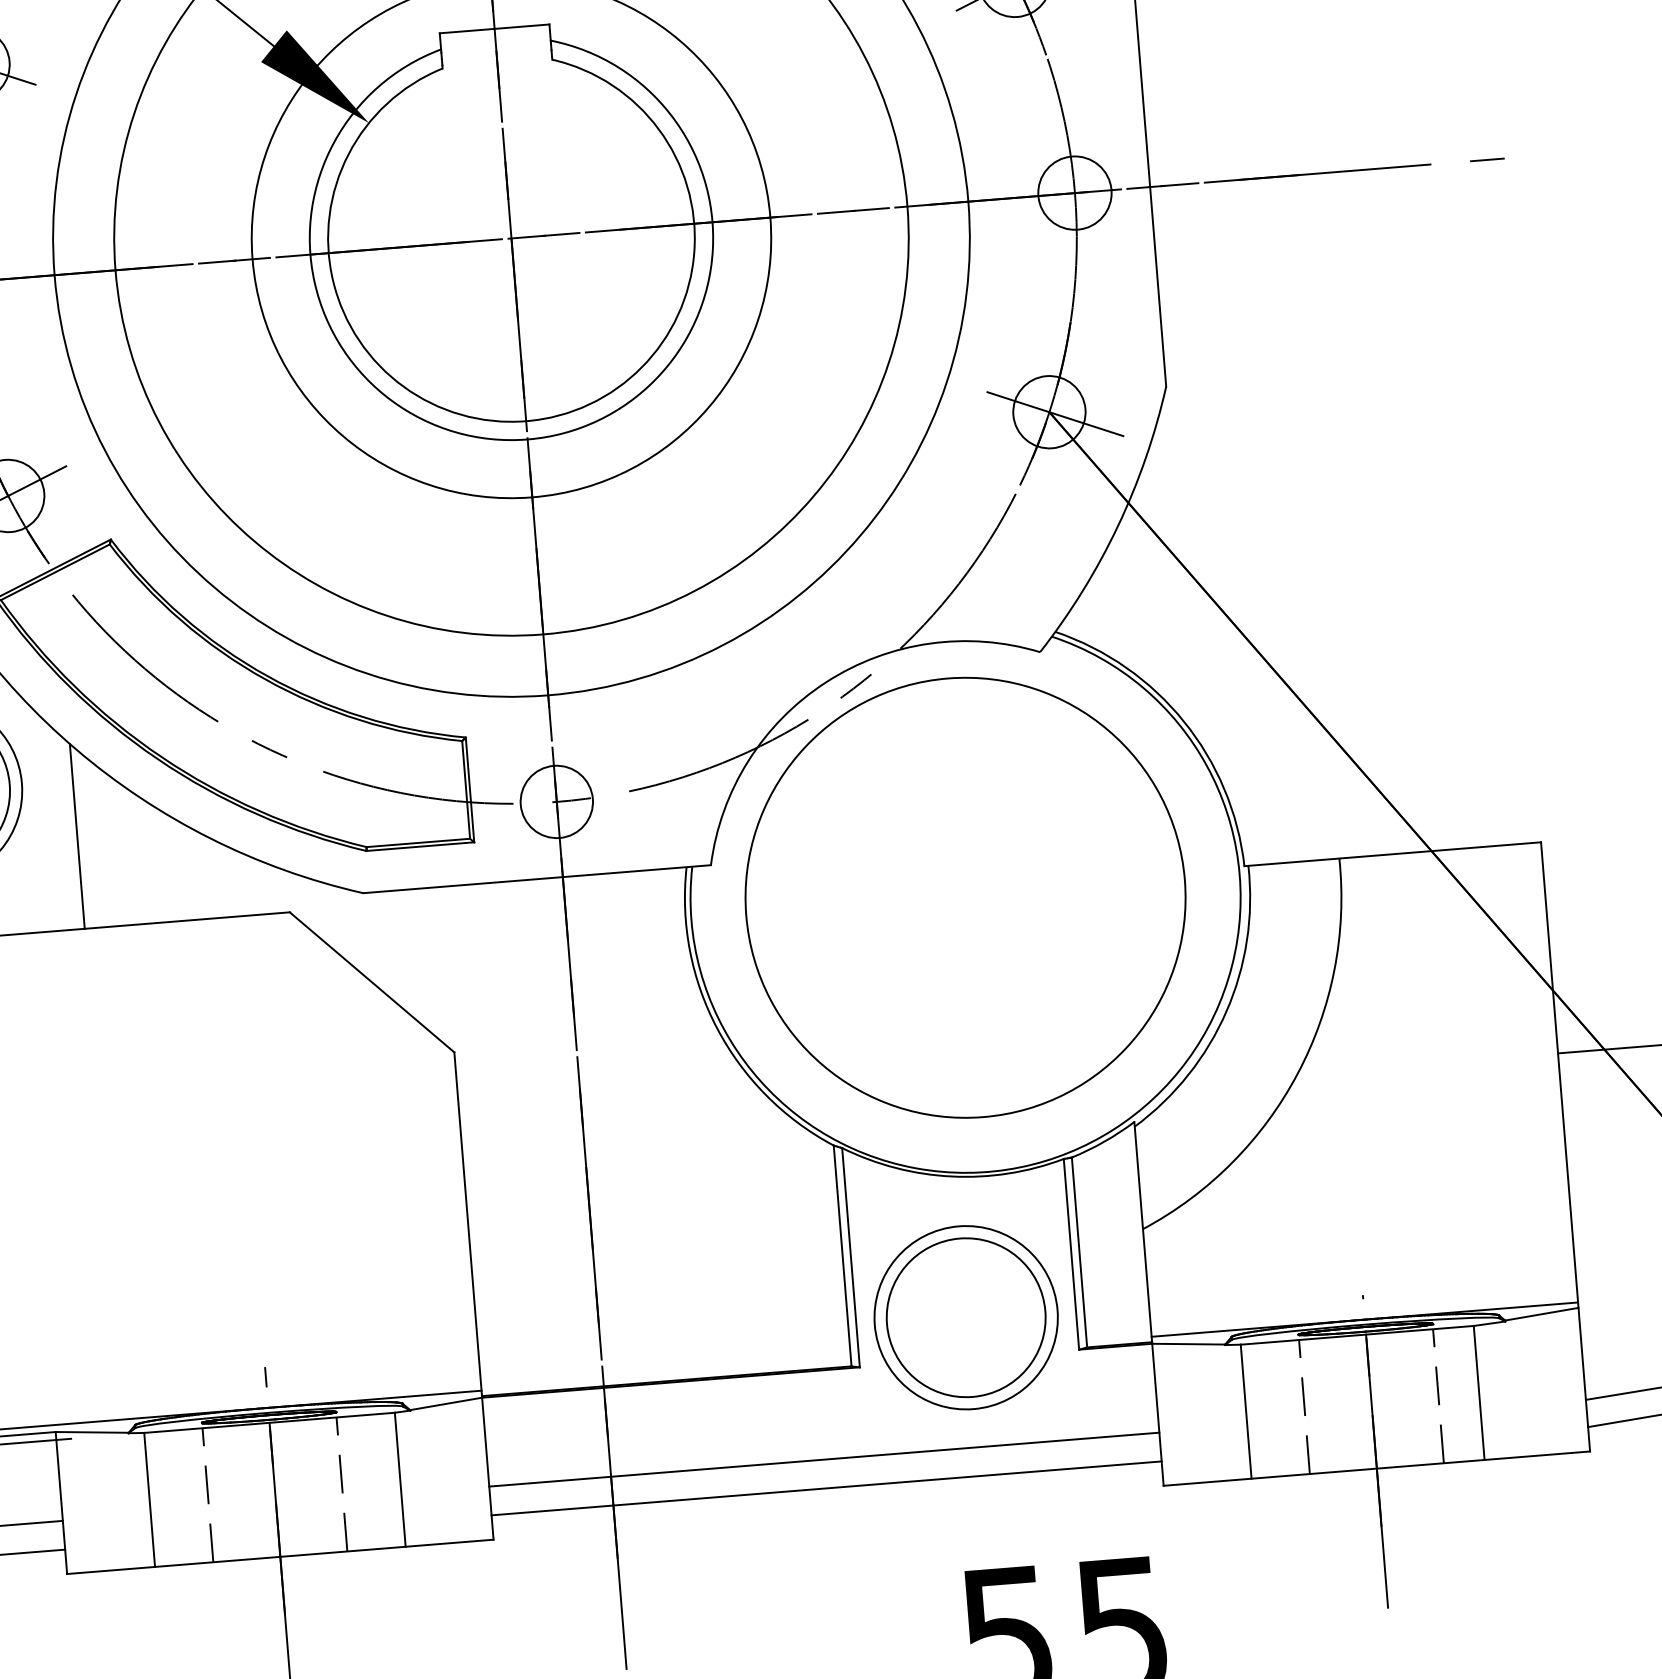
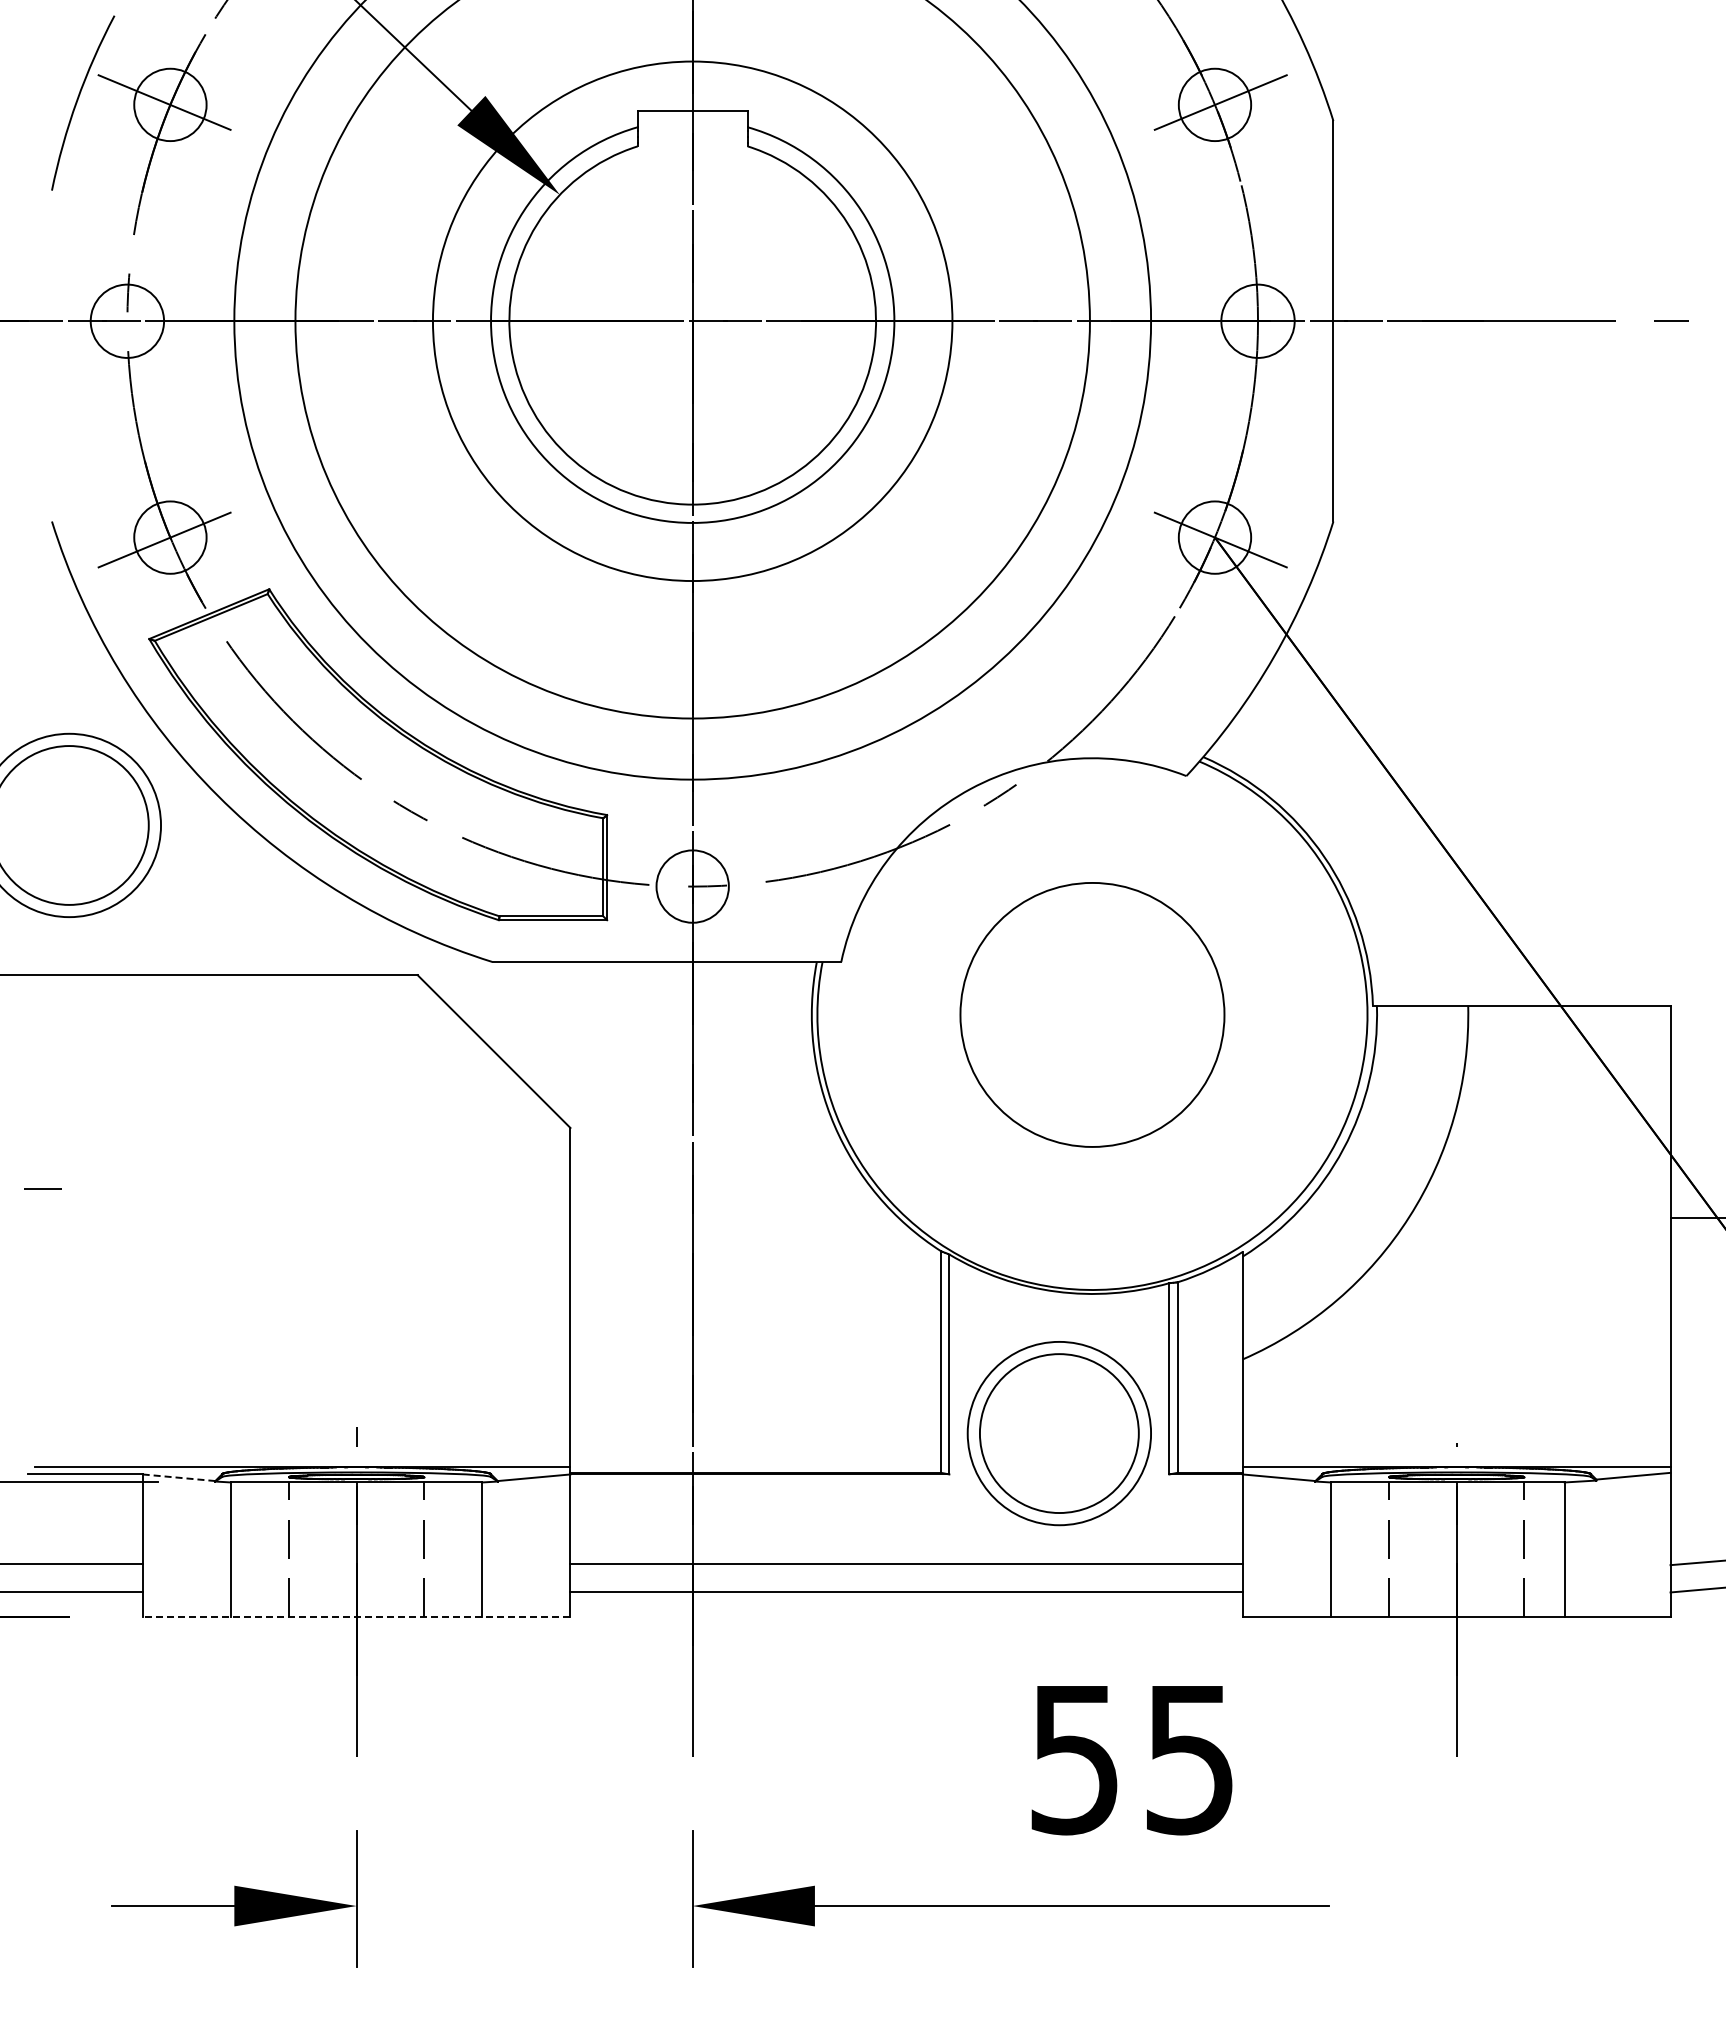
line: (76, 836) -> (211, 882), removed
circle: (965, 897) -> (1092, 1014), size x0.6
line: (92, 1432) -> (179, 1477), solid -> dashed
line: (280, 1556) -> (356, 1616), solid -> dashed

